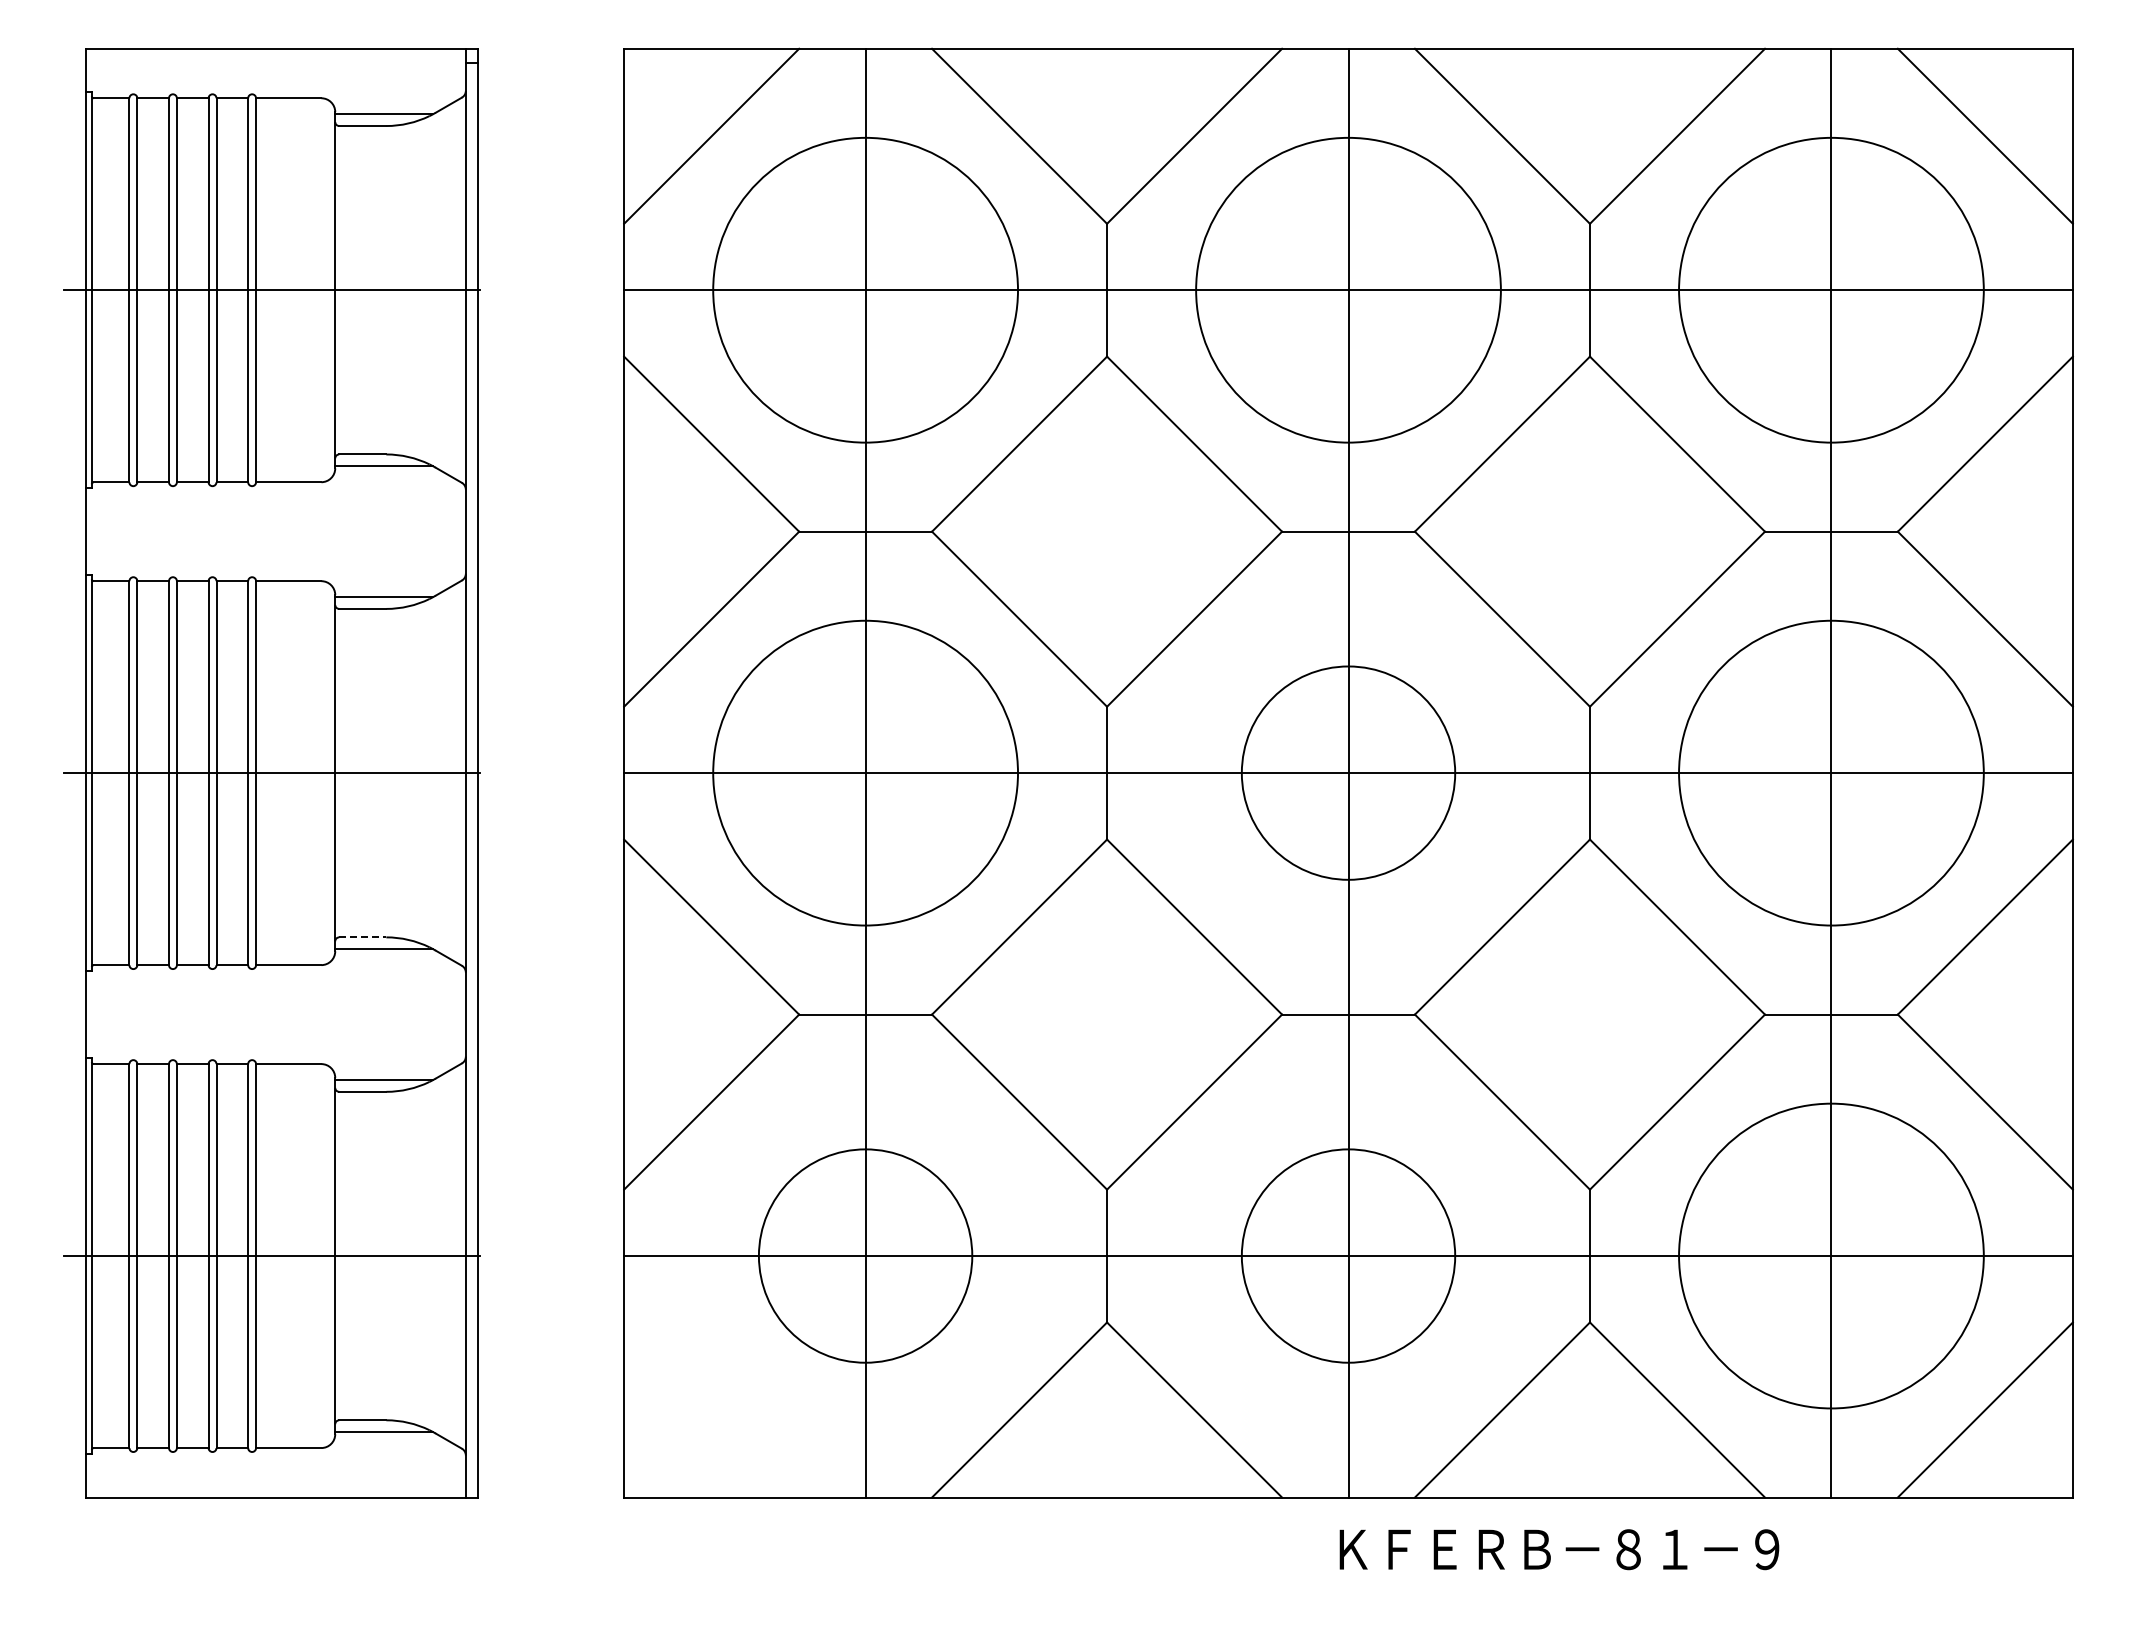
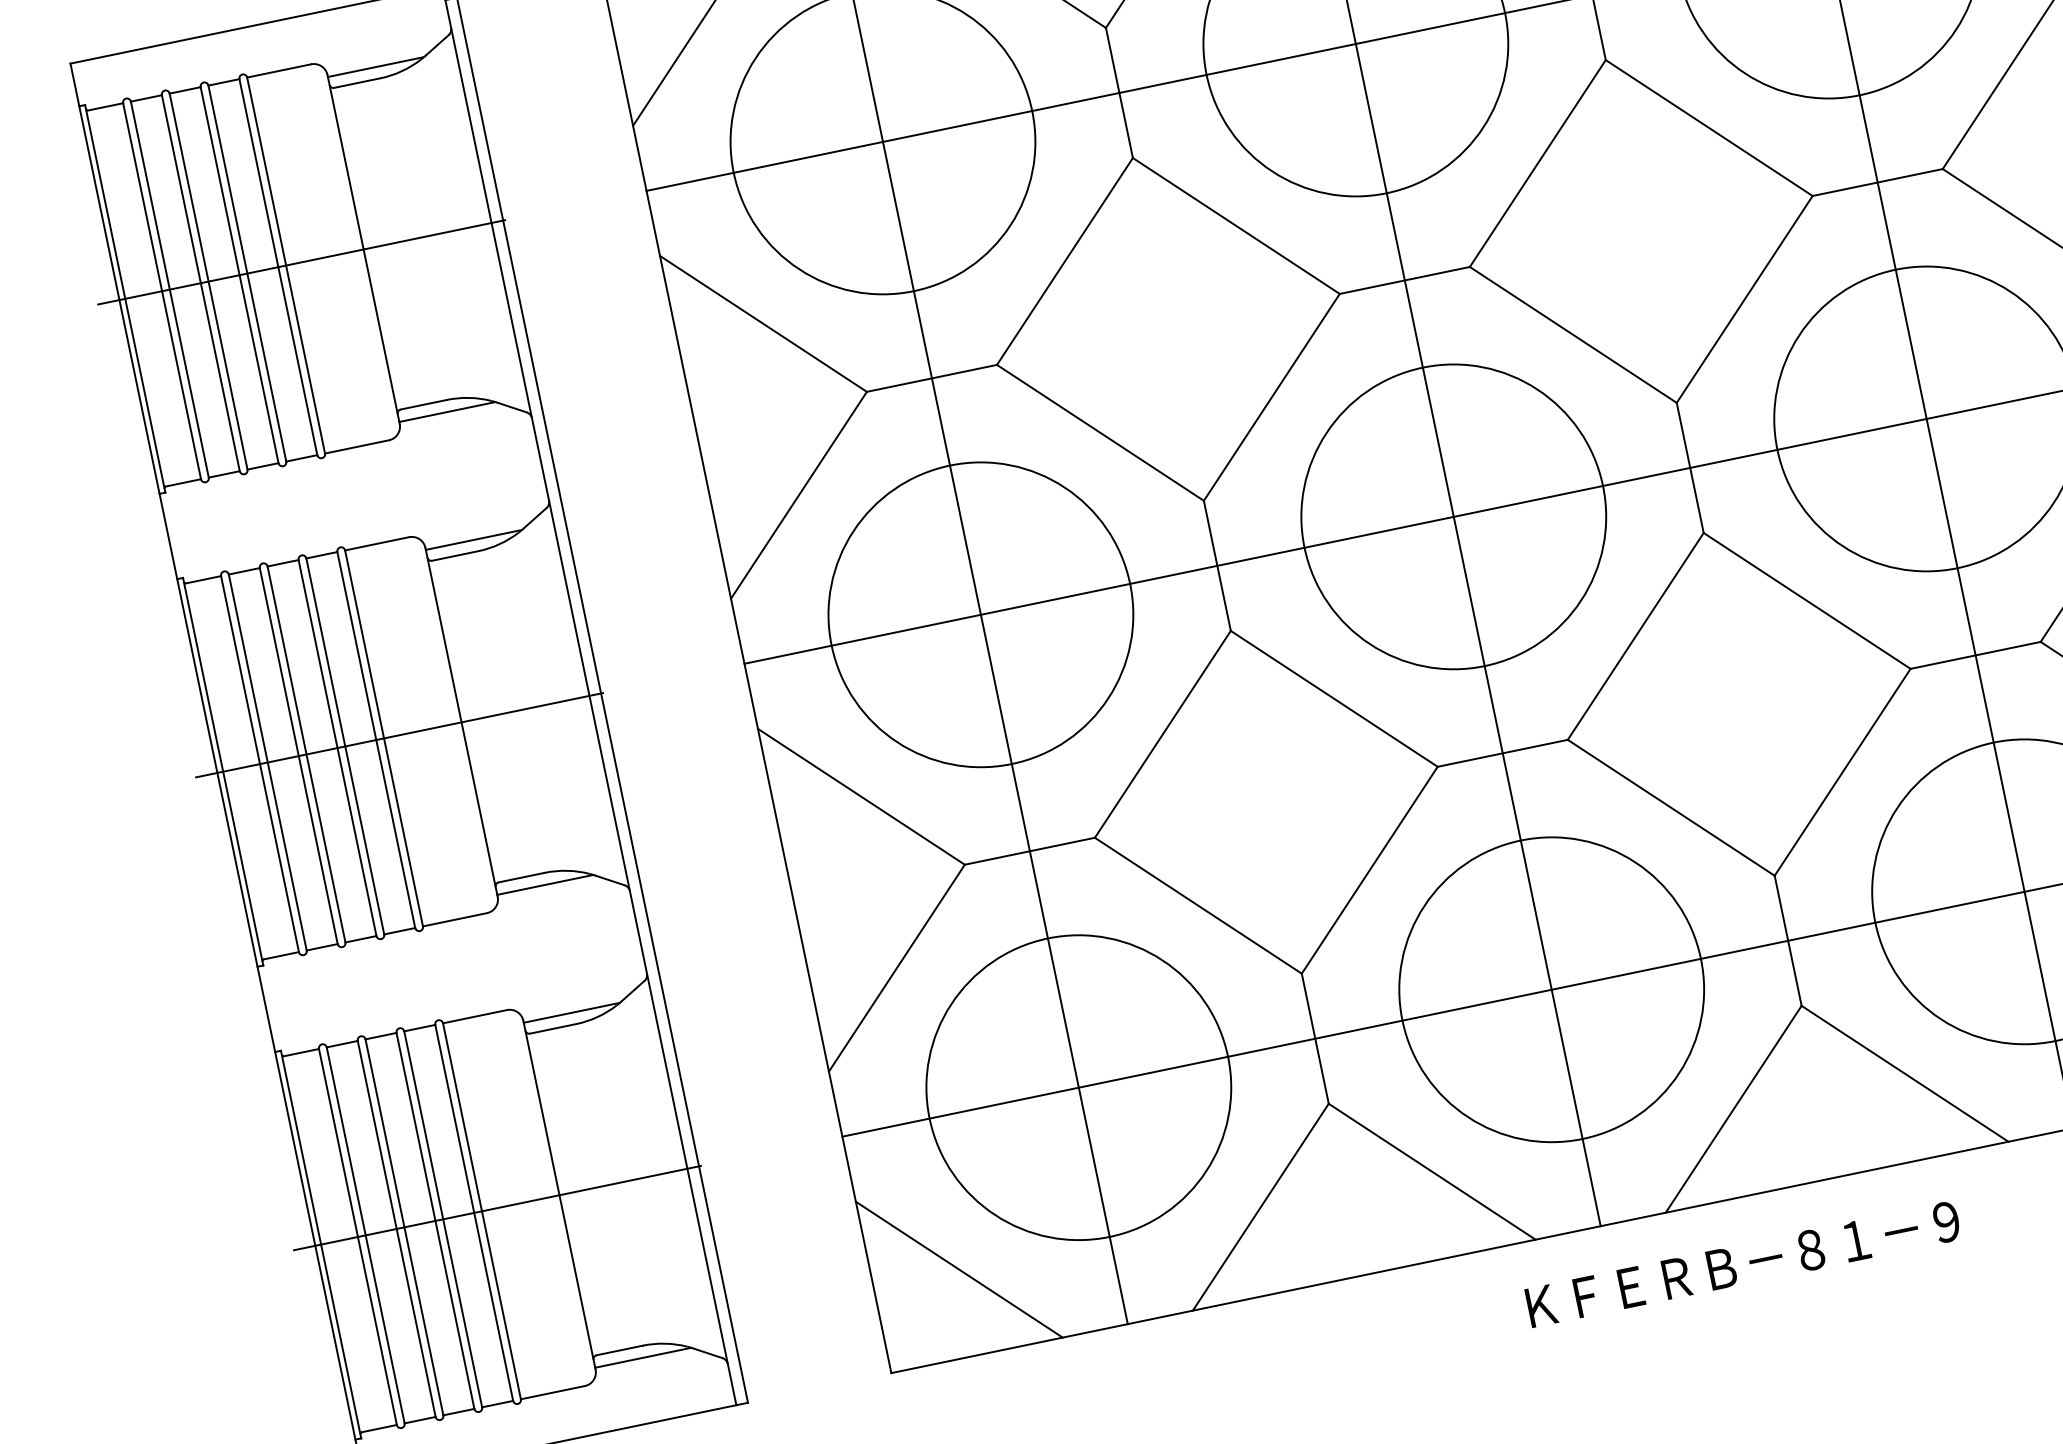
circle: (1348, 772) -> (1453, 516), size x1.43
line: (362, 937) -> (521, 877), dashed -> solid
circle: (865, 1255) -> (1078, 1087), size x1.43
circle: (1348, 1255) -> (1551, 989), size x1.43
line: (711, 1409) -> (959, 1269), added
text: (1559, 1549) -> (1743, 1264), moved

